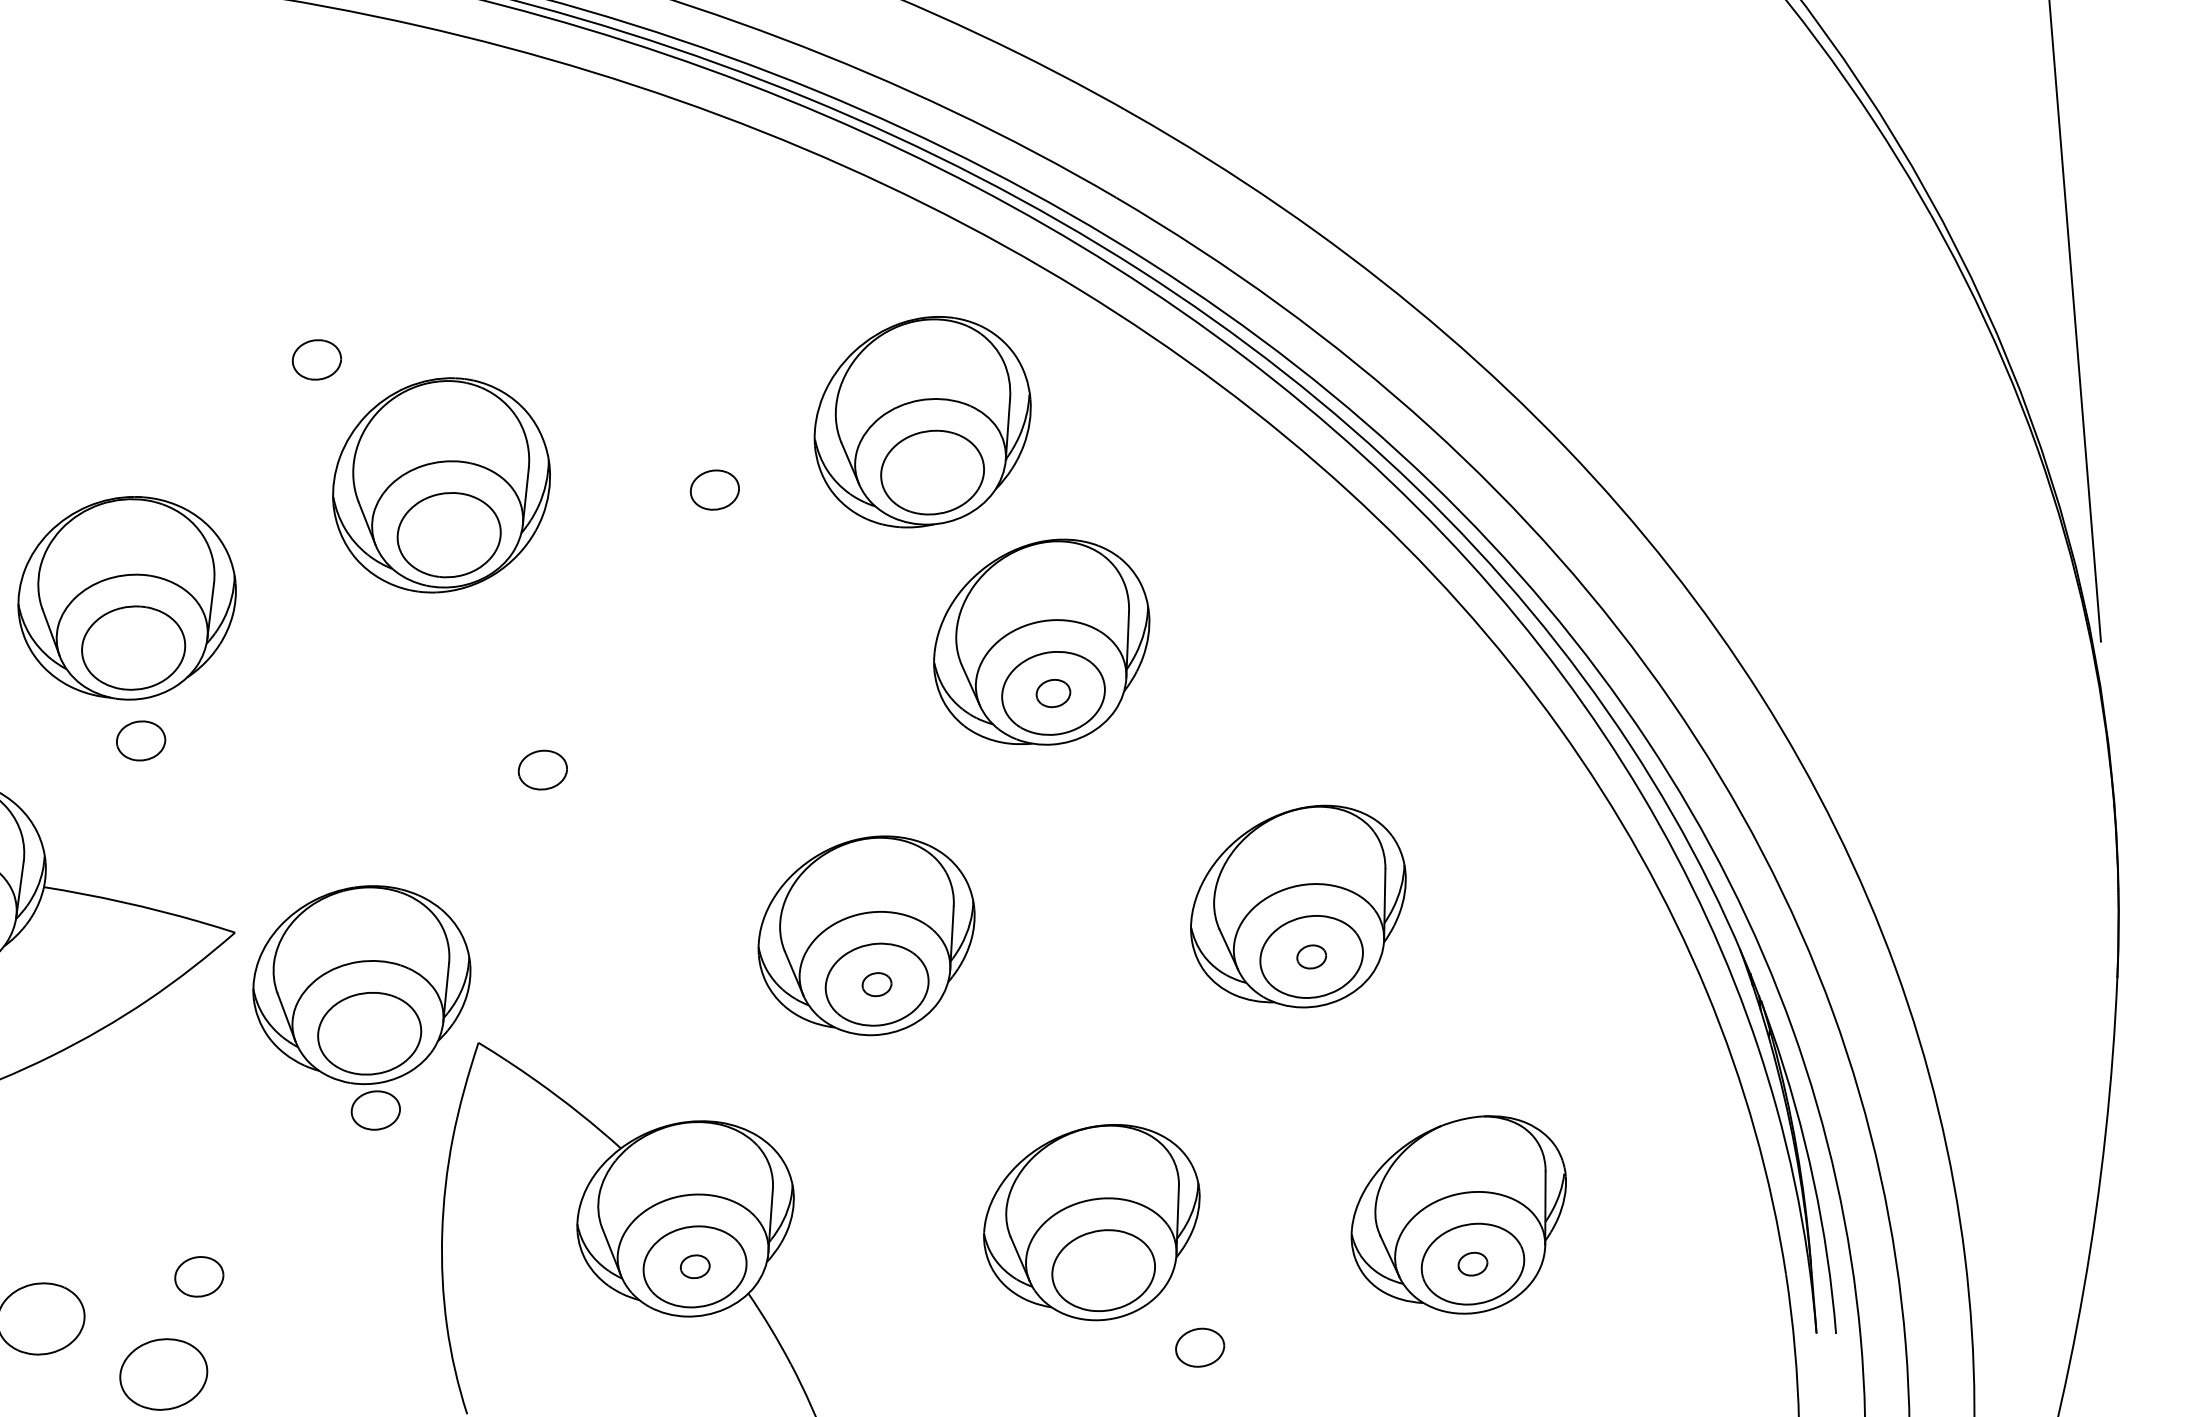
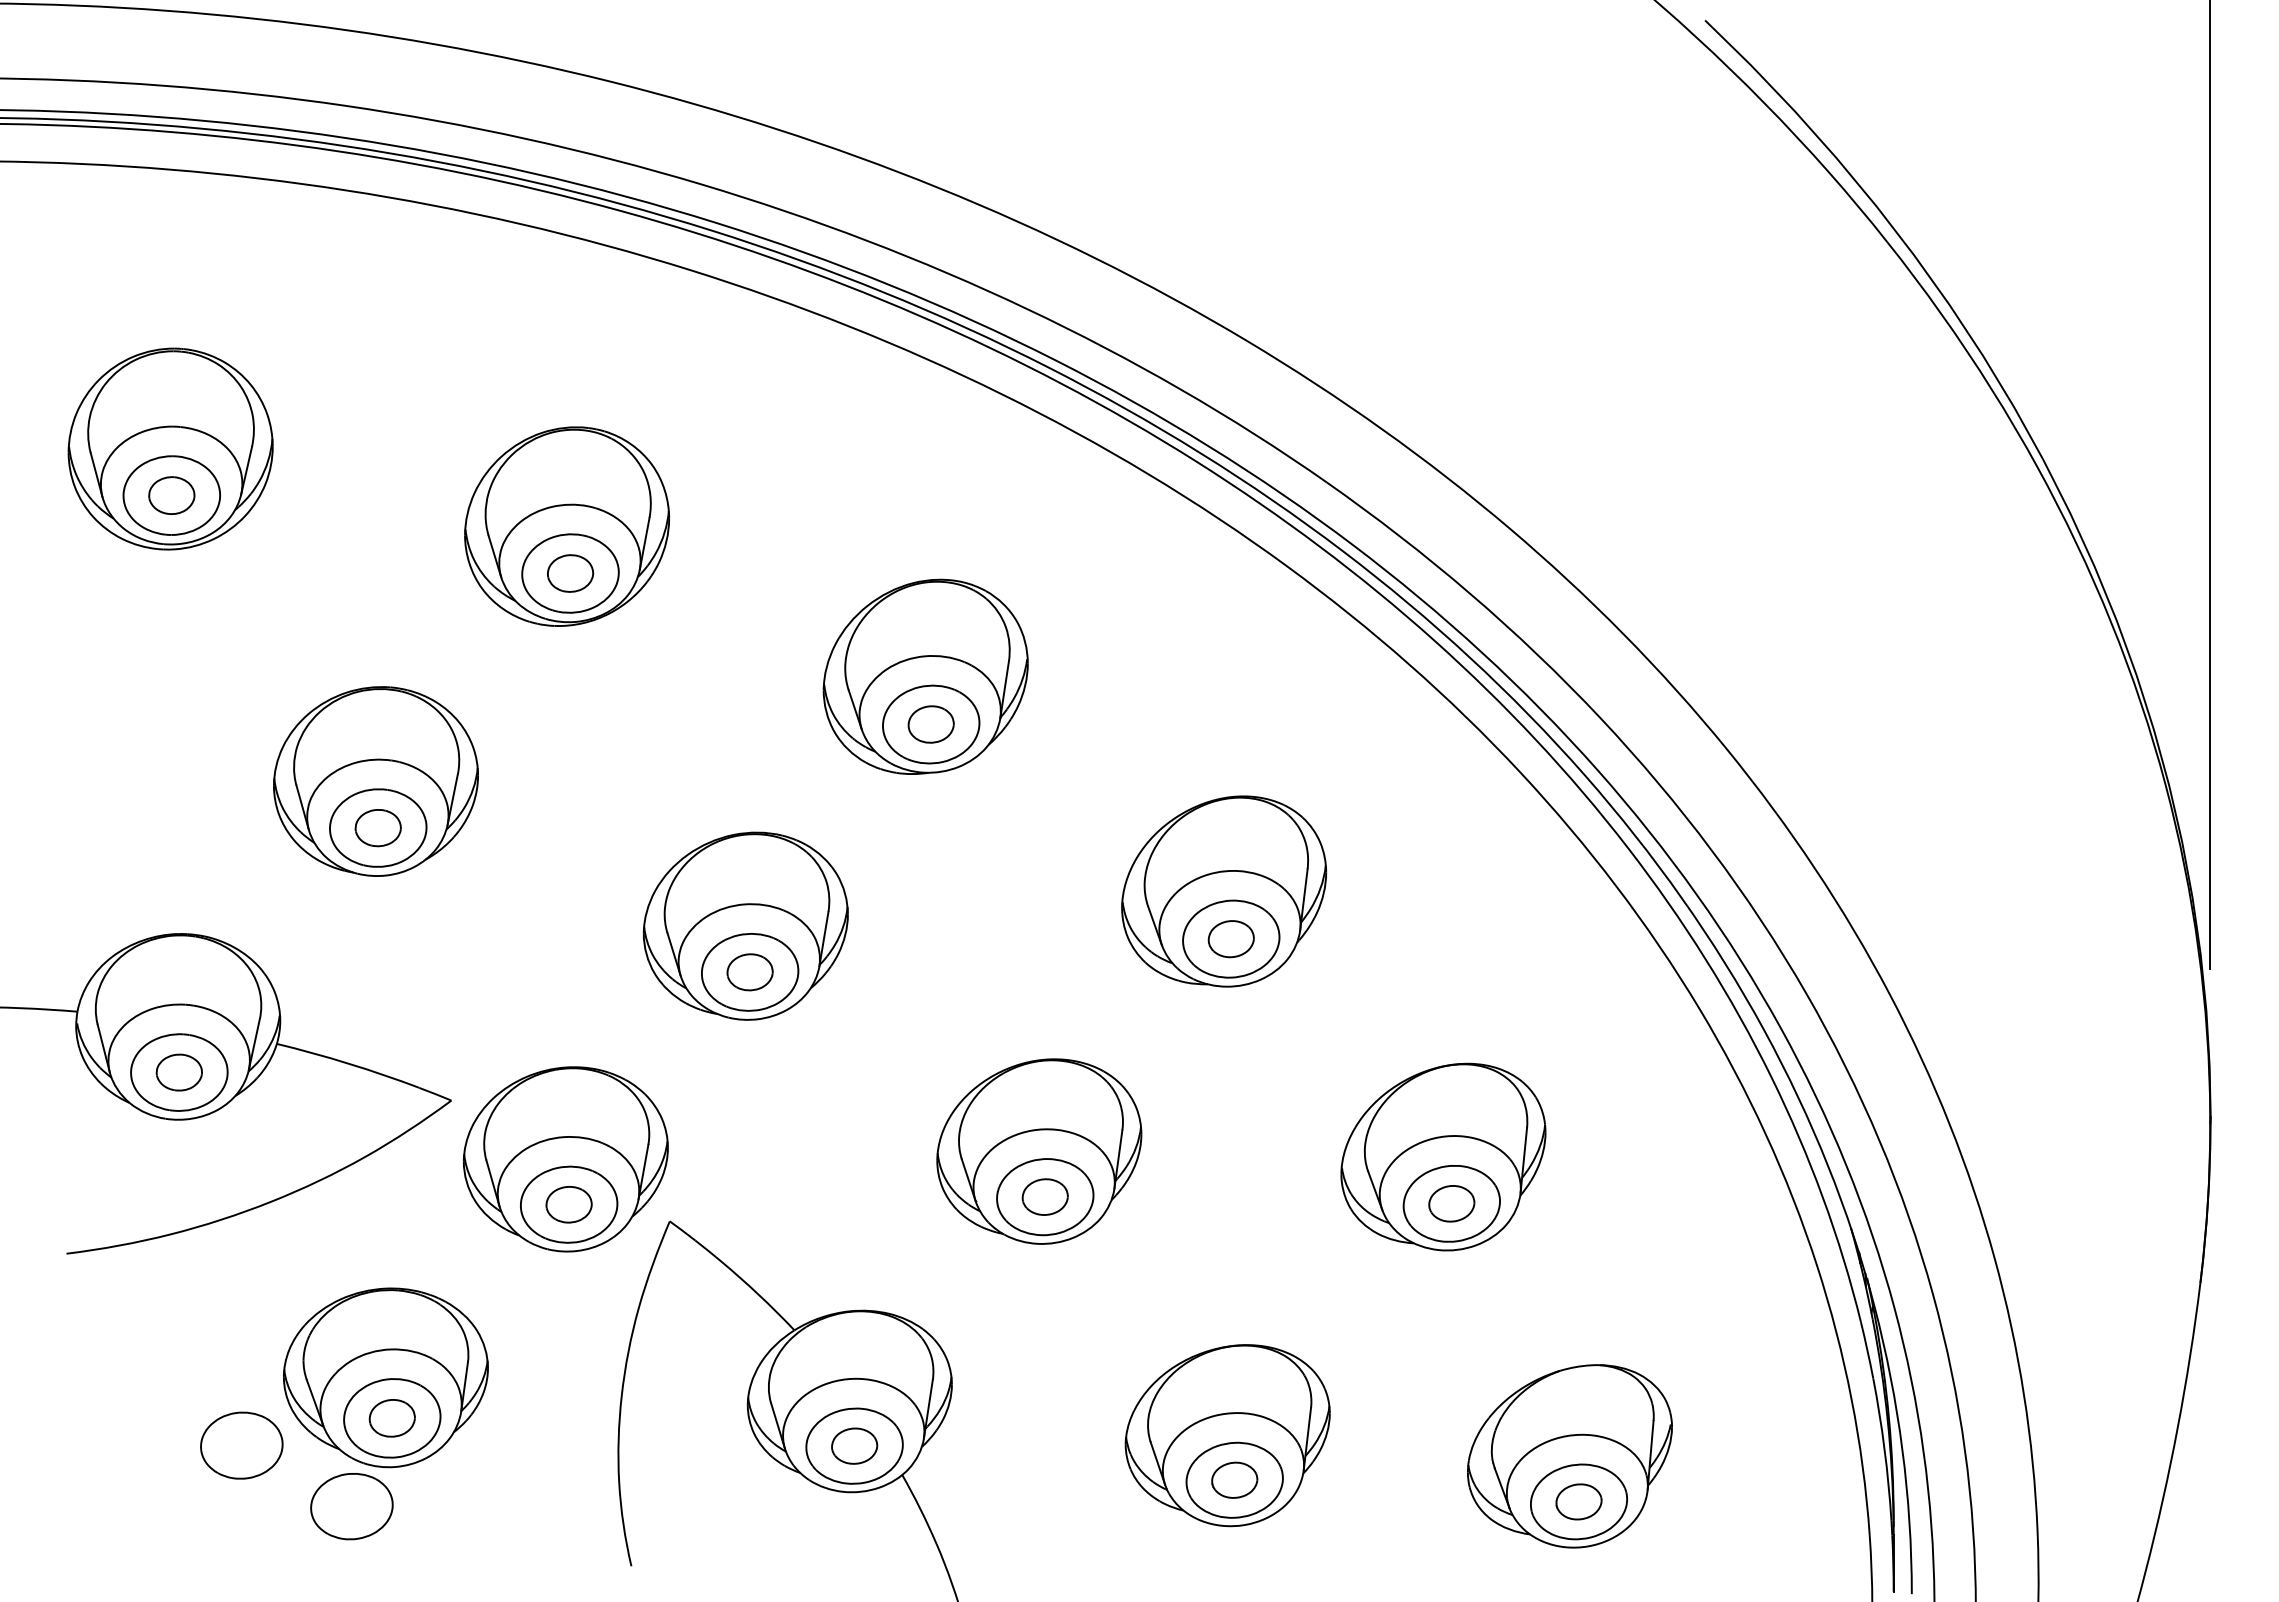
part: (922, 421) -> (925, 676), moved
part: (440, 485) -> (566, 526), moved
part: (1052, 693) -> (1230, 939), size x1.43
part: (533, 720) -> (745, 925), added
part: (140, 741) -> (377, 828), moved
part: (1311, 956) -> (1451, 1203), size x1.67
part: (876, 984) -> (1044, 1196), size x1.67
part: (375, 1110) -> (568, 1204), moved
part: (188, 1233) -> (385, 1377), added
part: (1472, 1263) -> (1578, 1501), size x1.67
part: (694, 1266) -> (854, 1445), size x1.67
part: (1199, 1346) -> (1234, 1479), moved

